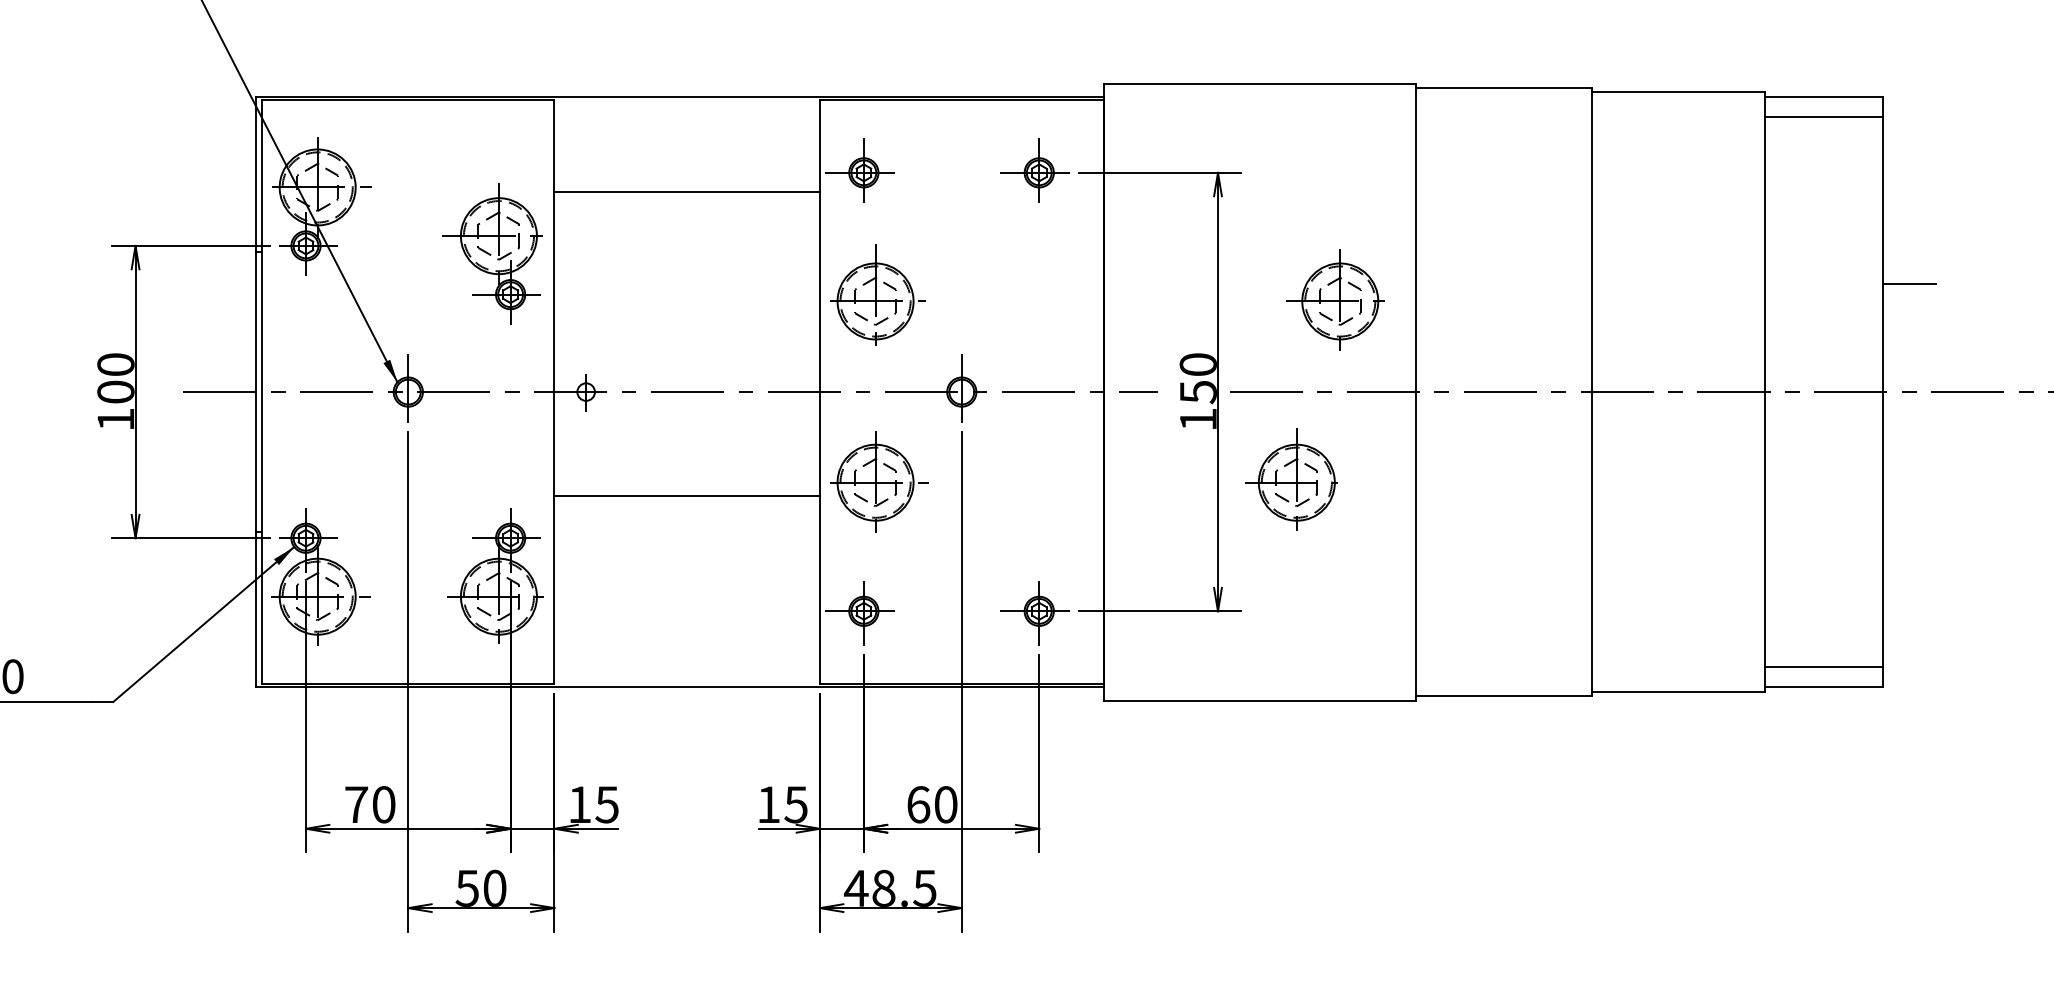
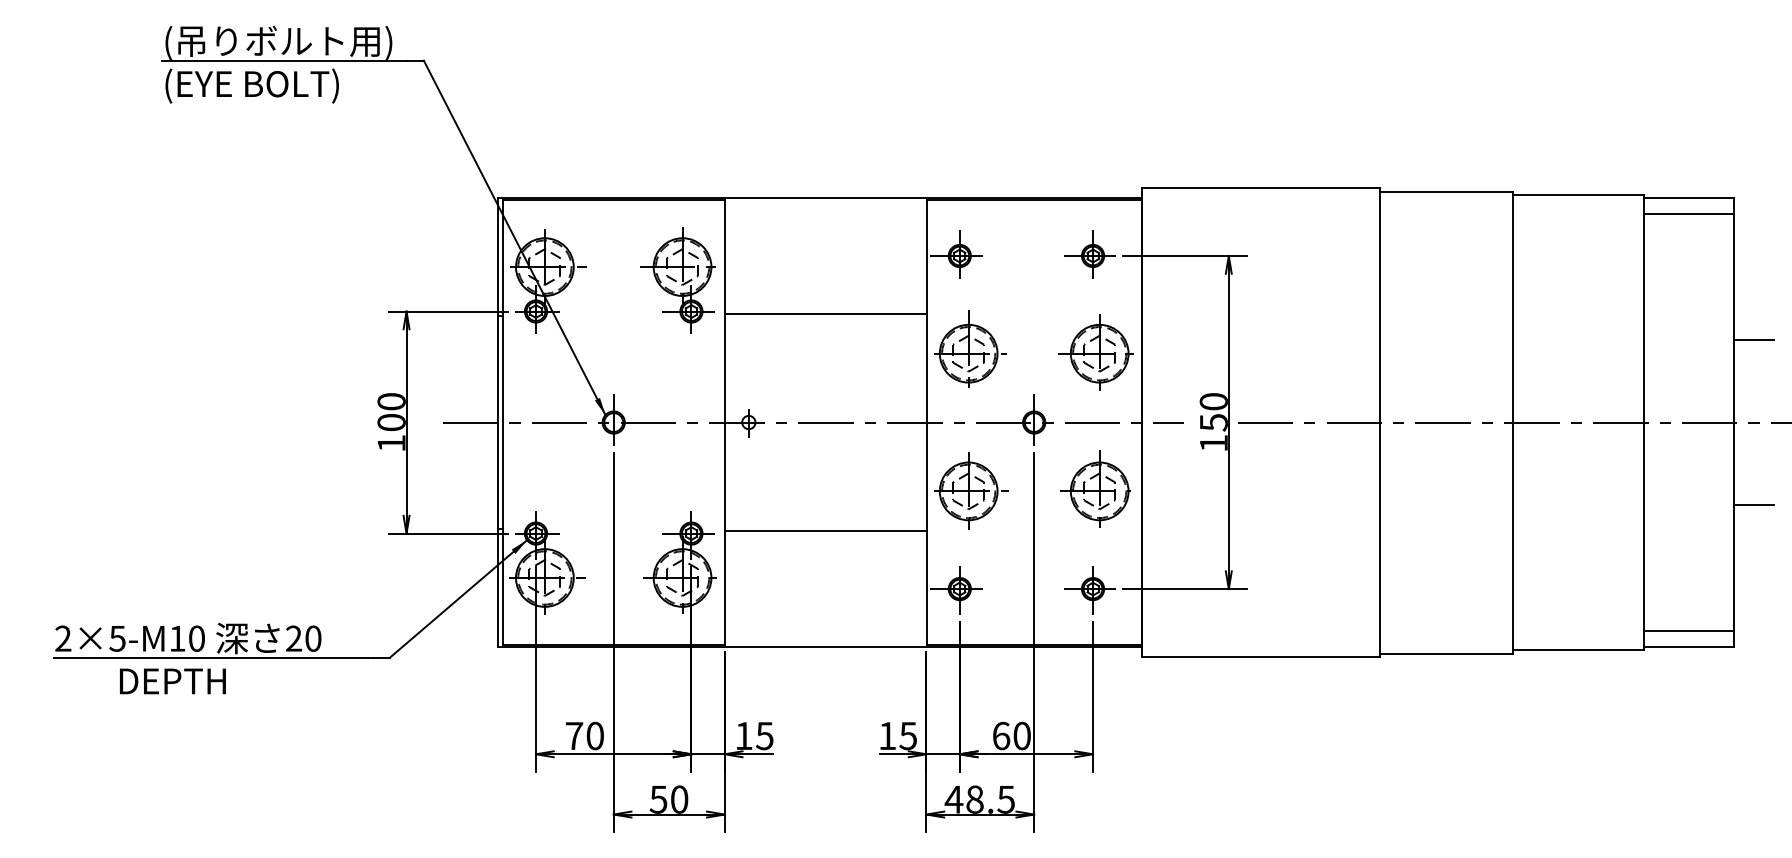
line: (687, 191) -> (825, 313), moved
part: (492, 253) -> (677, 280), moved
part: (1334, 299) -> (1095, 352), moved
part: (1291, 478) -> (1095, 488), moved
line: (687, 496) -> (825, 531), moved
line: (1910, 499) -> (1754, 504), added

